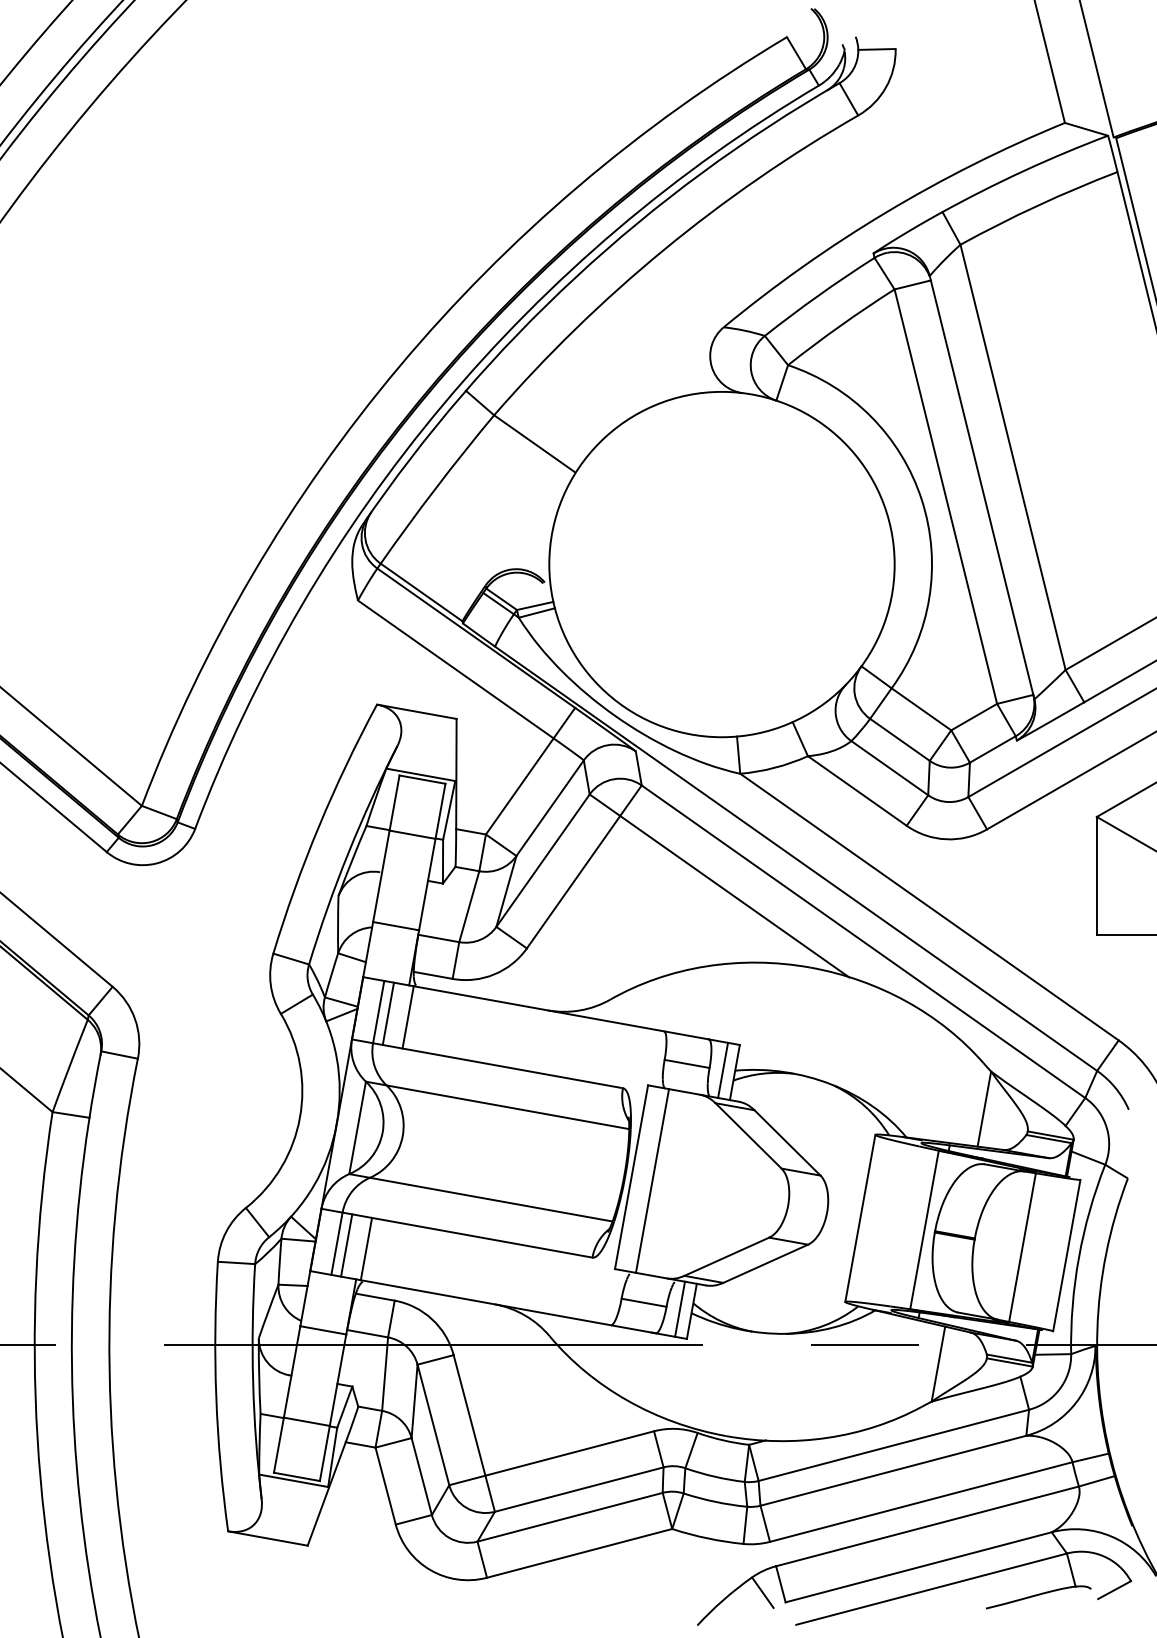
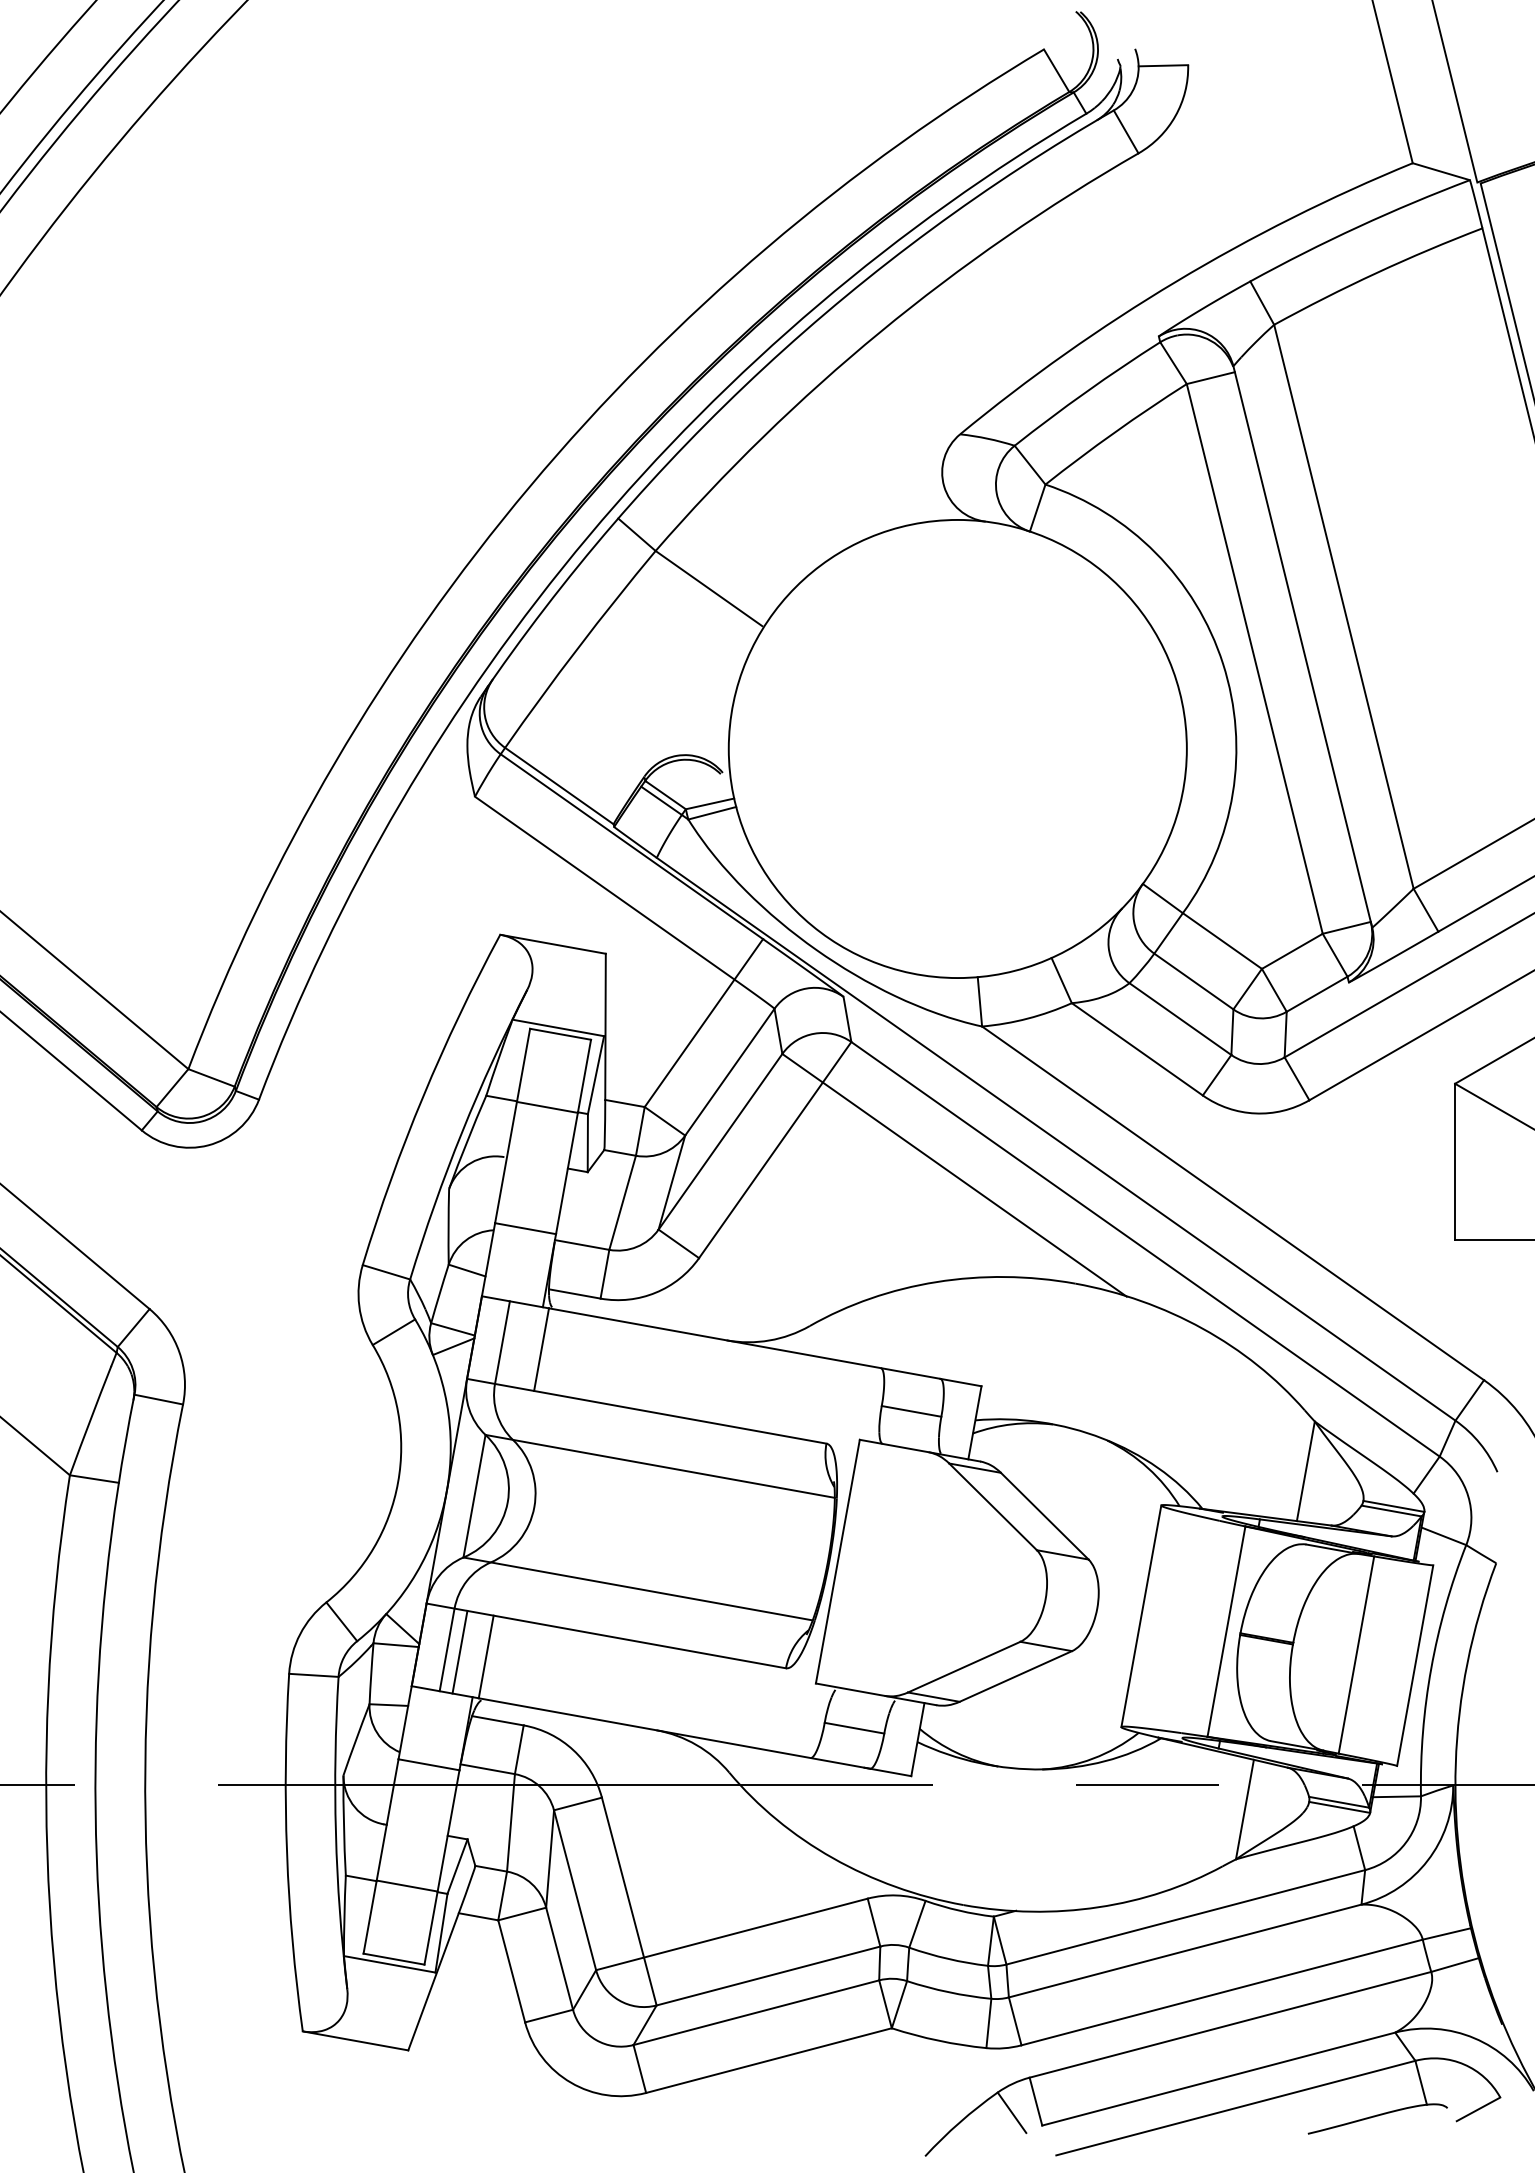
line: (387, 1013) -> (514, 1344), removed
line: (722, 1070) -> (958, 1419), removed
line: (652, 1180) -> (865, 1566), removed
line: (679, 1309) -> (901, 1736), removed

